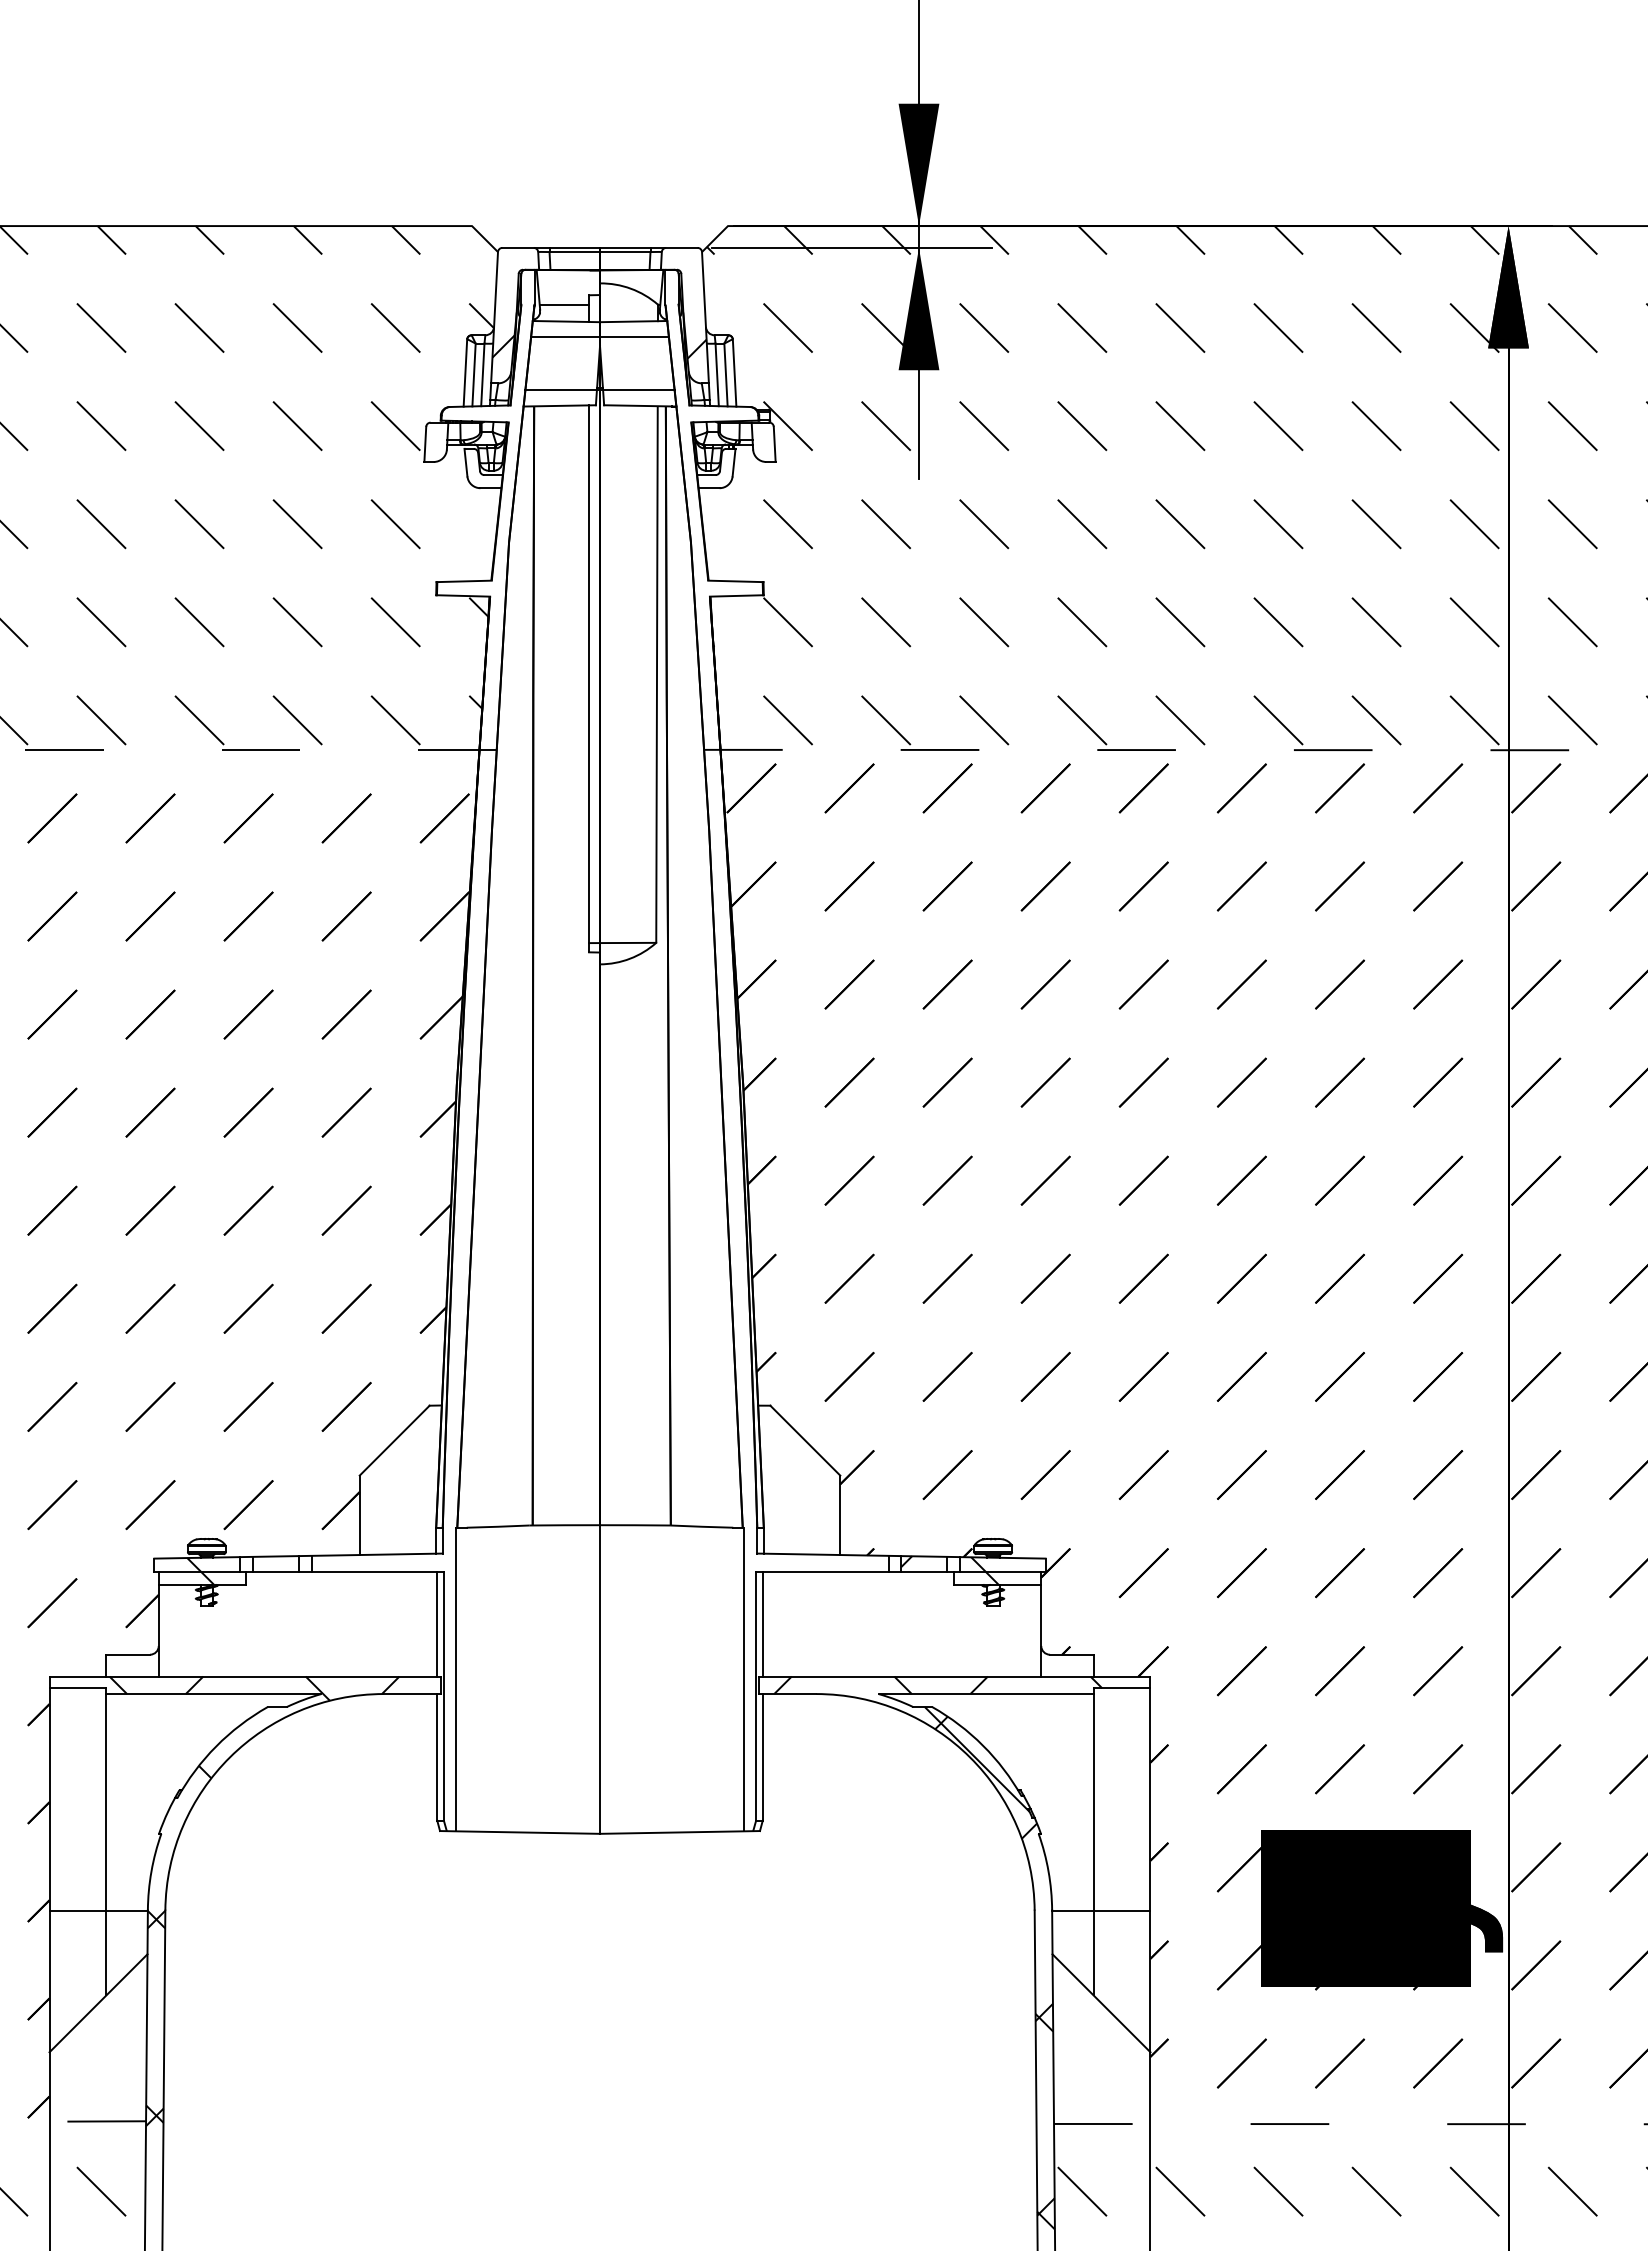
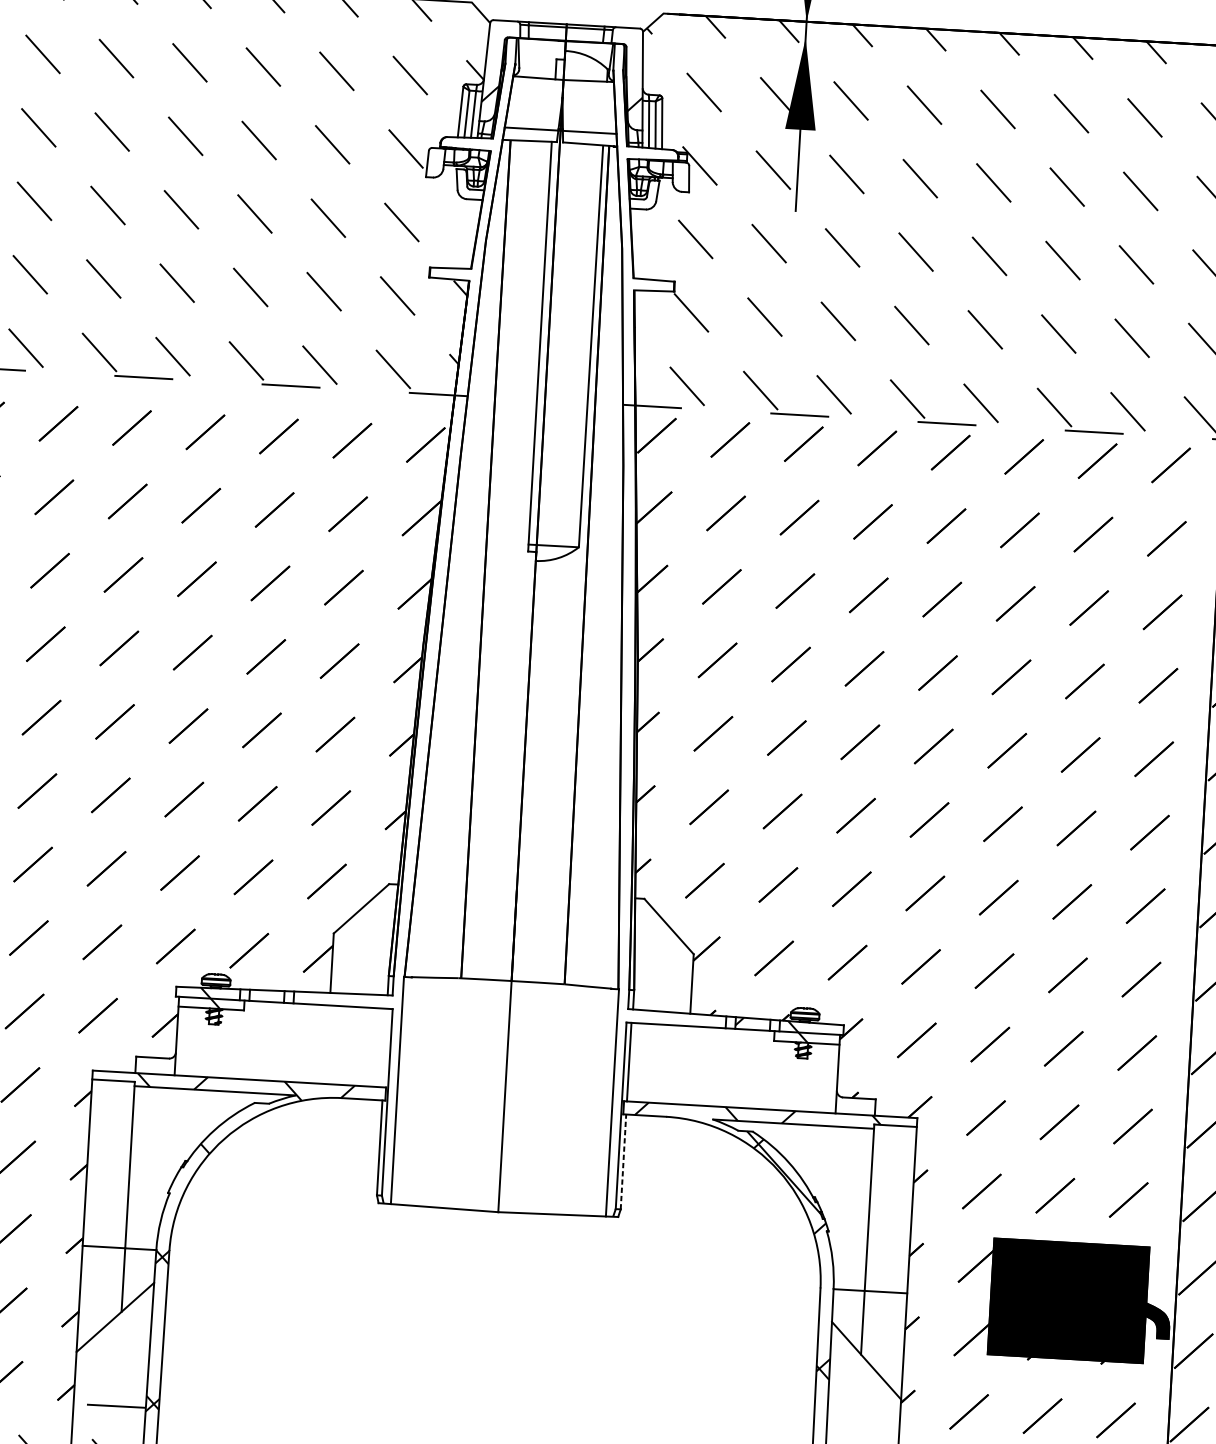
line: (852, 247) -> (755, 34), removed
line: (564, 304) -> (537, 65), removed
line: (600, 337) -> (563, 91), removed
line: (437, 1623) -> (385, 1047), removed
line: (762, 1756) -> (623, 1161), solid -> dashed

